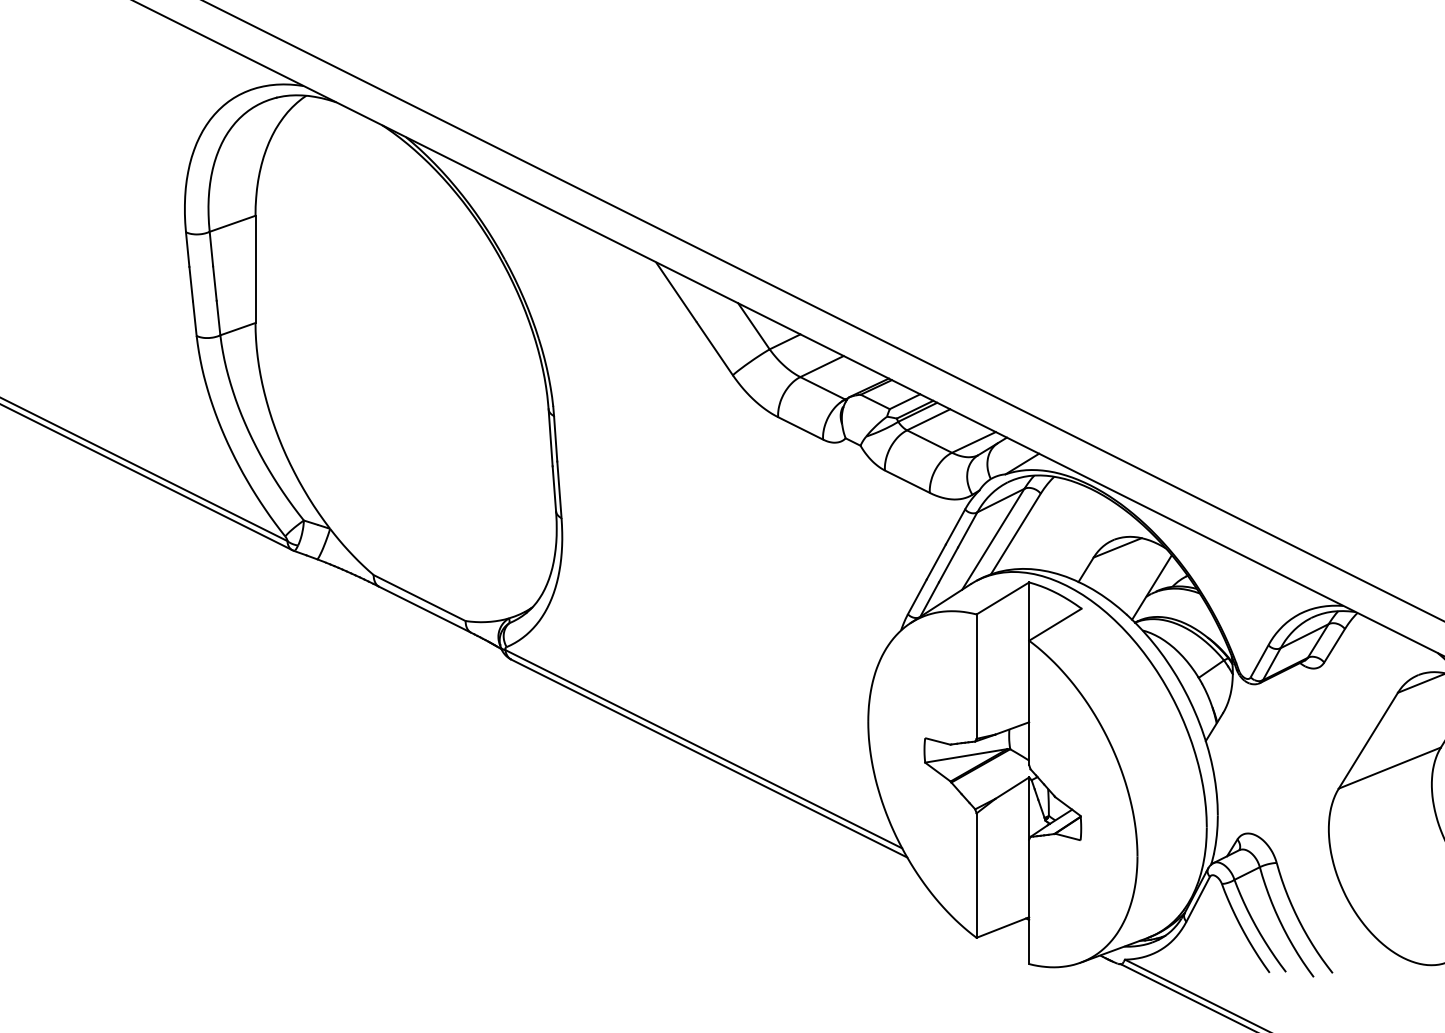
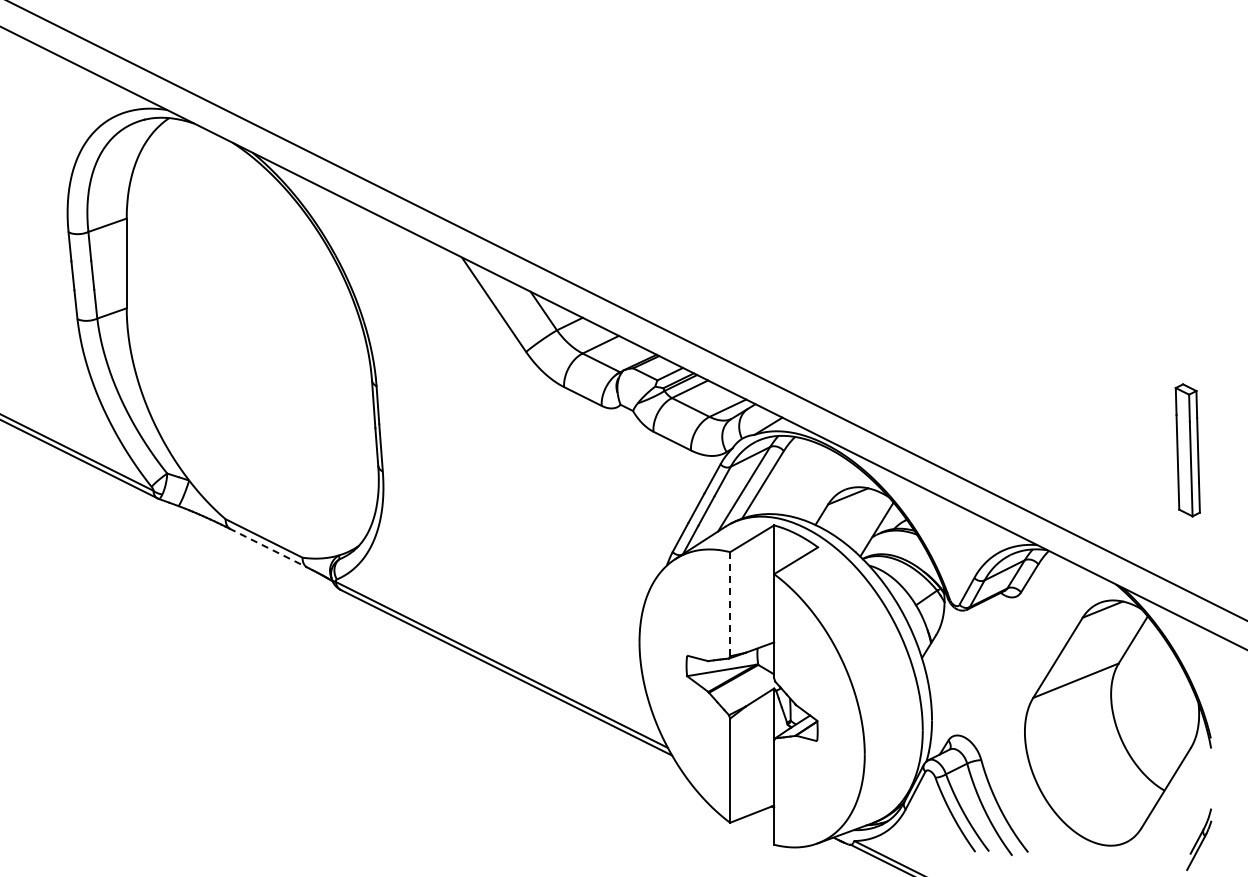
line: (427, 610) -> (270, 548), solid -> dashed
line: (977, 675) -> (730, 603), solid -> dashed

